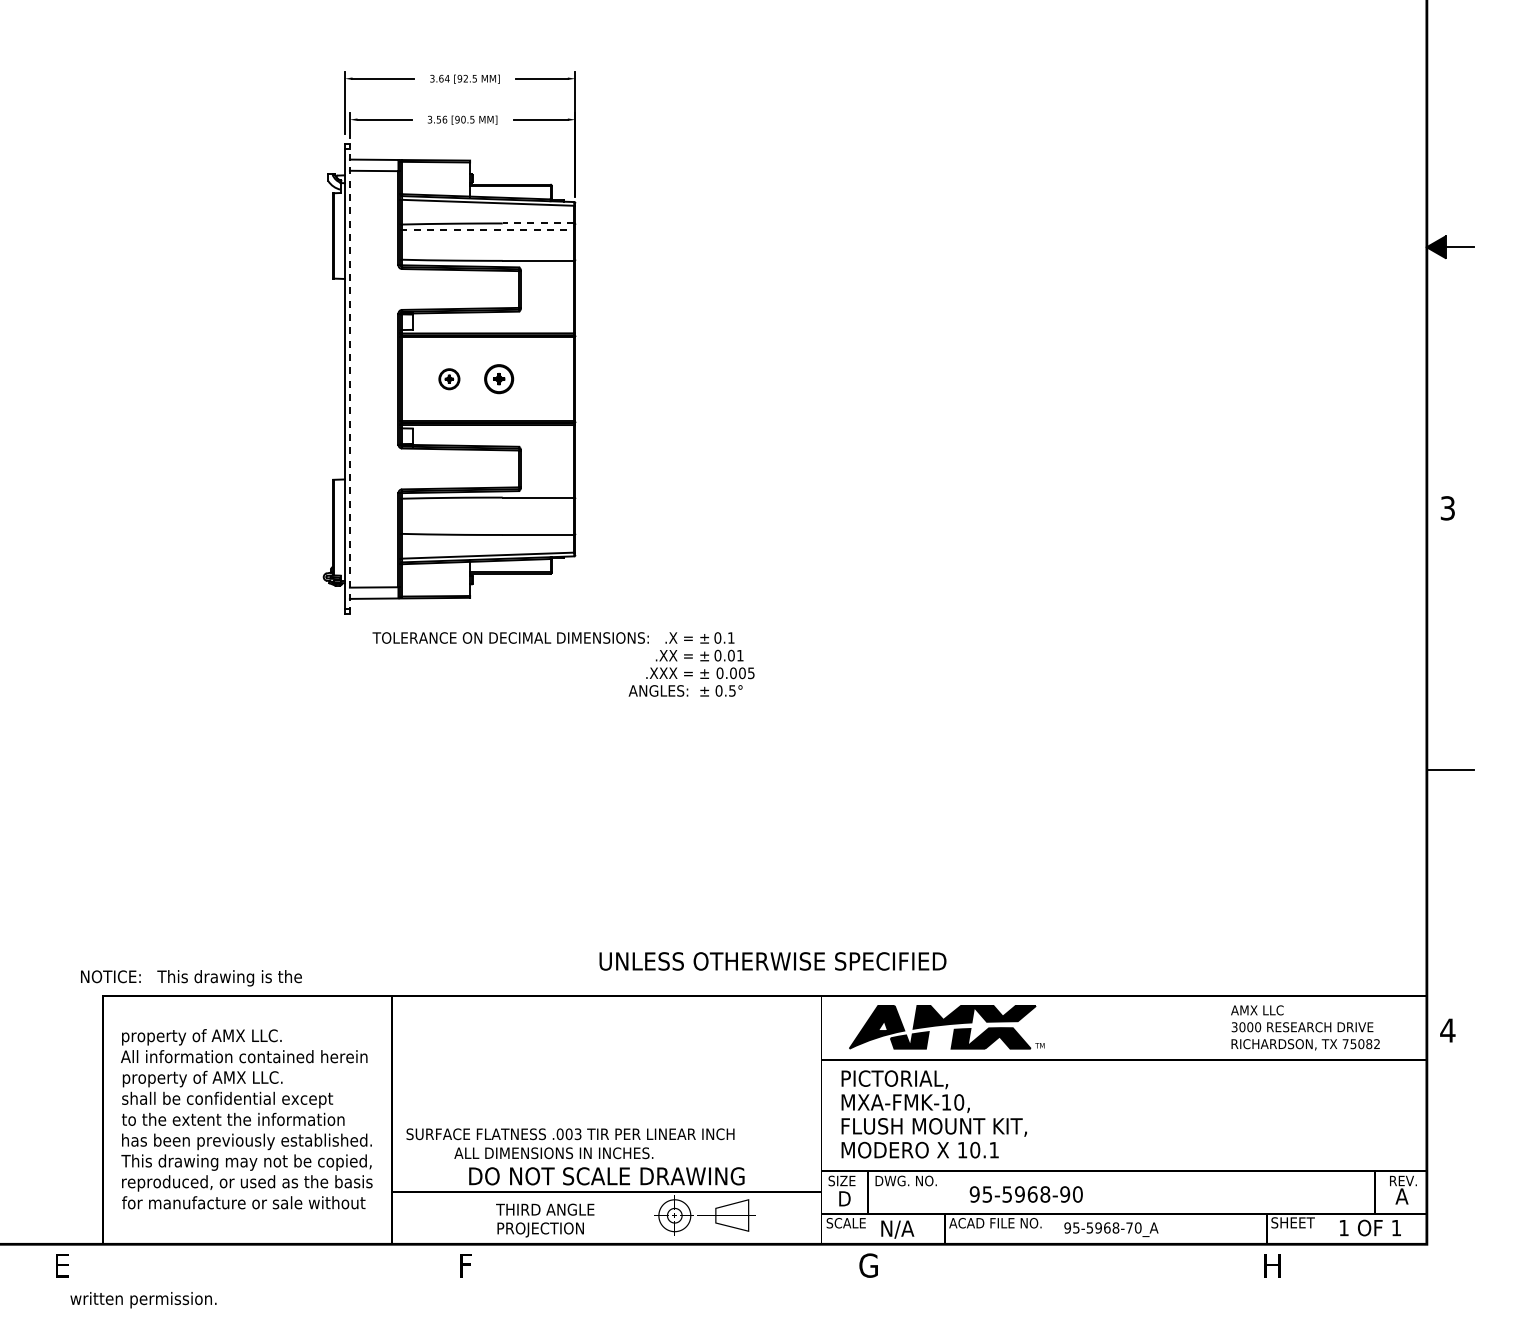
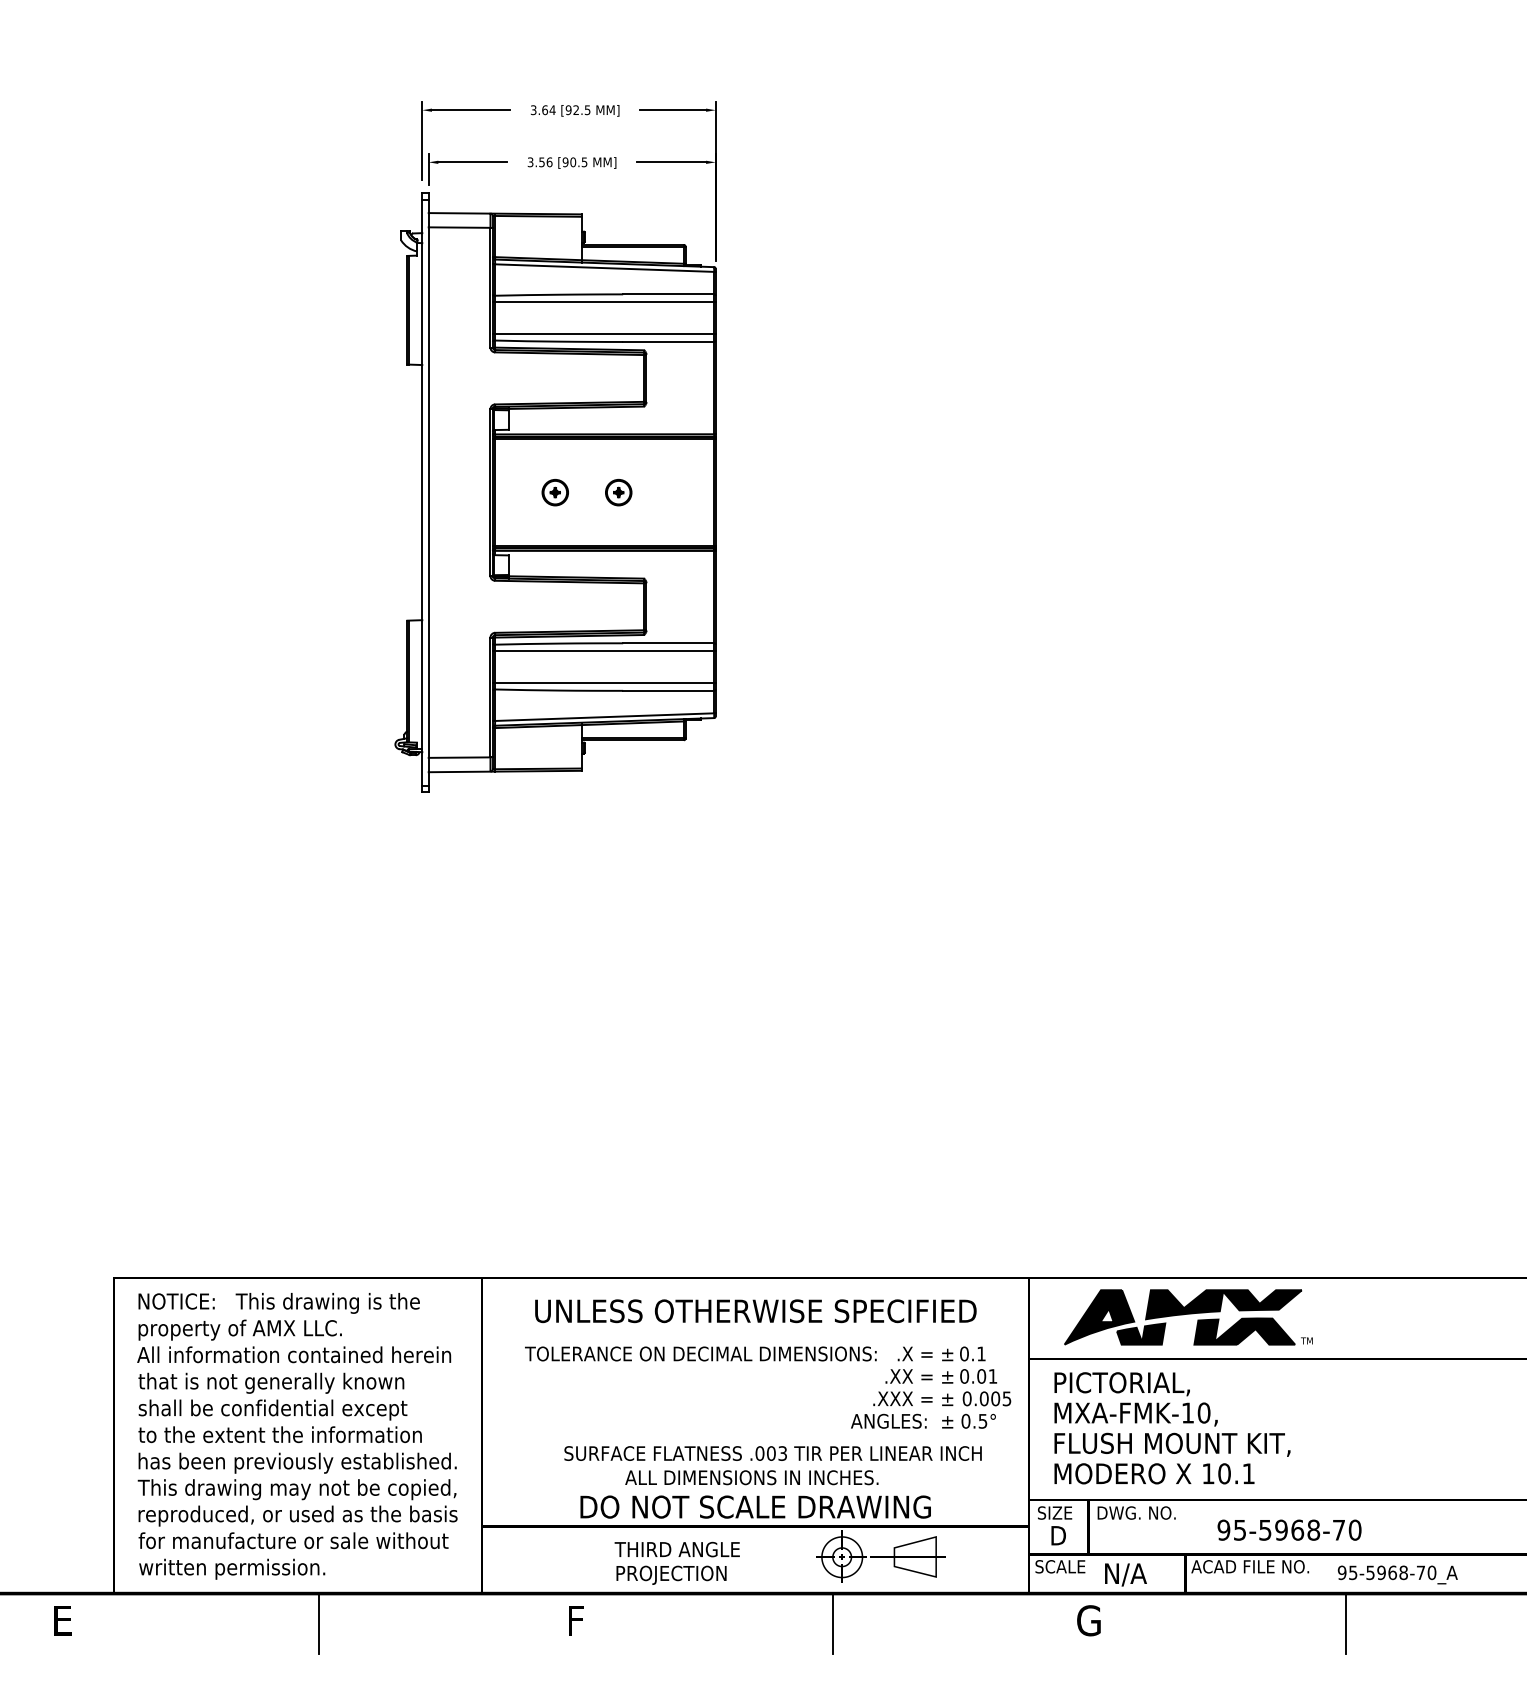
line: (538, 223) -> (668, 294), dashed -> solid
line: (487, 229) -> (603, 302), dashed -> solid
line: (487, 254) -> (603, 333), added
line: (349, 378) -> (428, 491), dashed -> solid
part: (499, 379) -> (619, 492), size x0.71
line: (487, 503) -> (603, 650), added
line: (487, 528) -> (603, 682), added
text: (563, 664) -> (767, 1387), moved
text: (772, 961) -> (755, 1311), moved
text: (191, 978) -> (279, 1303), moved
text: (226, 1078) -> (271, 1382), property of AMX LLC. -> that is not generally known
text: (570, 1143) -> (773, 1465), moved
text: (1065, 1194) -> (1339, 1530), 95-5968-90 -> 95-5968-70
line: (263, 1267) -> (318, 1623), added
line: (667, 1267) -> (832, 1623), added
line: (1070, 1267) -> (1345, 1623), added
text: (143, 1300) -> (232, 1569), moved

